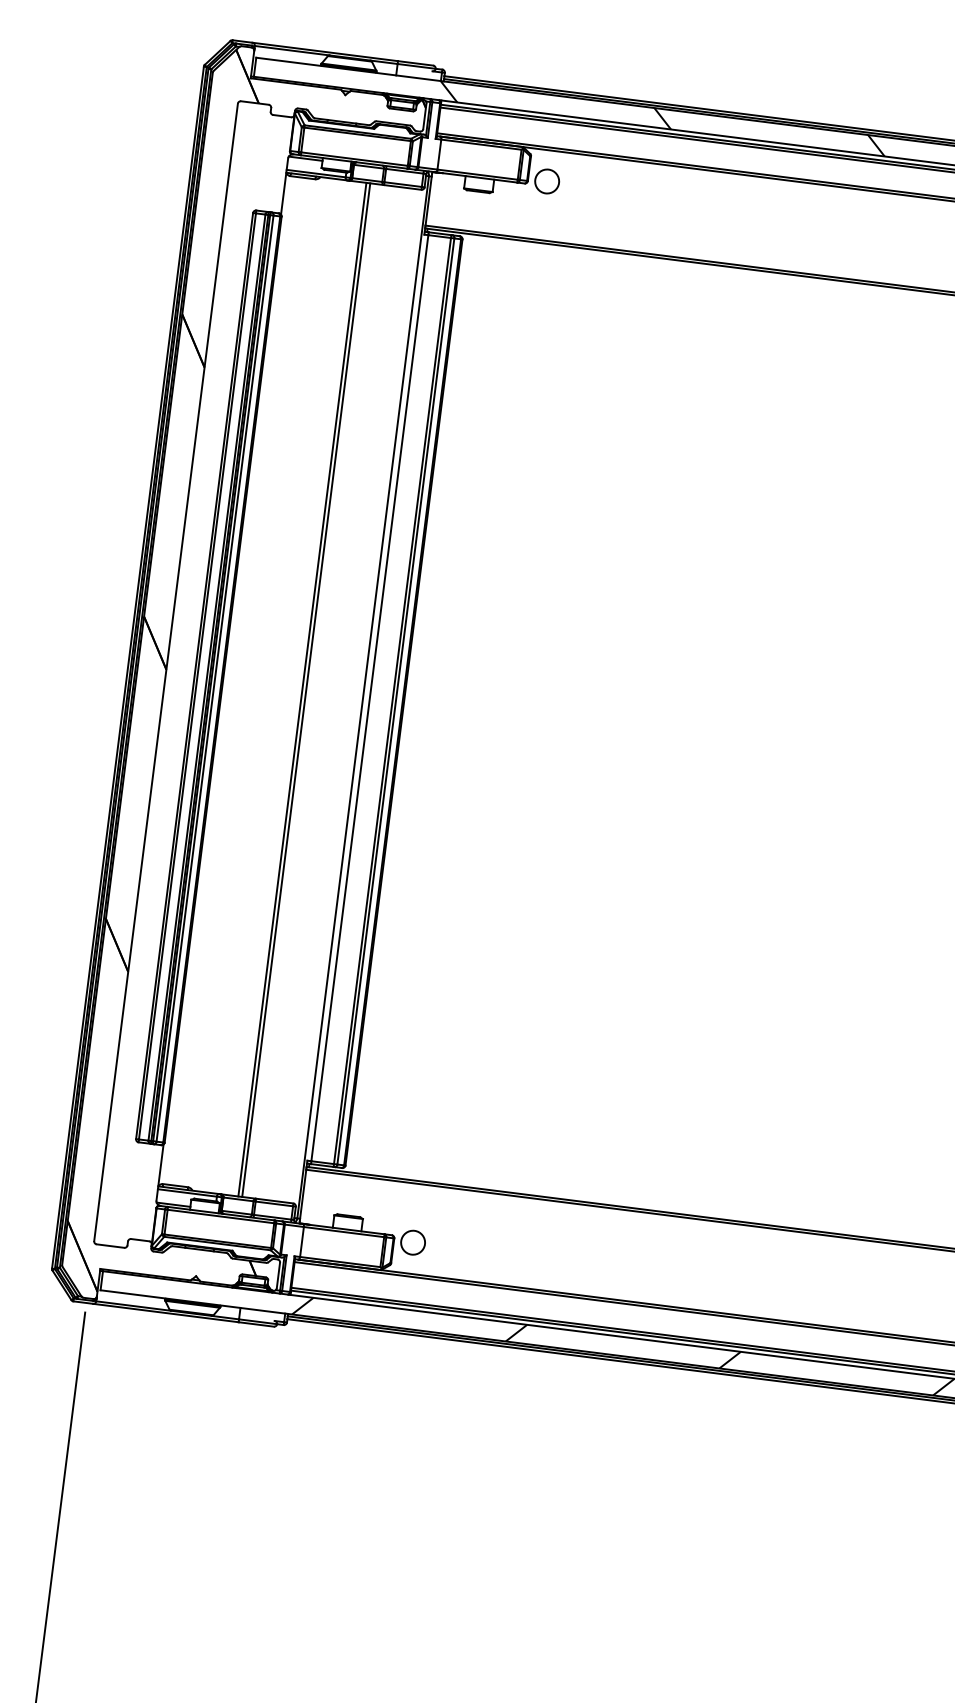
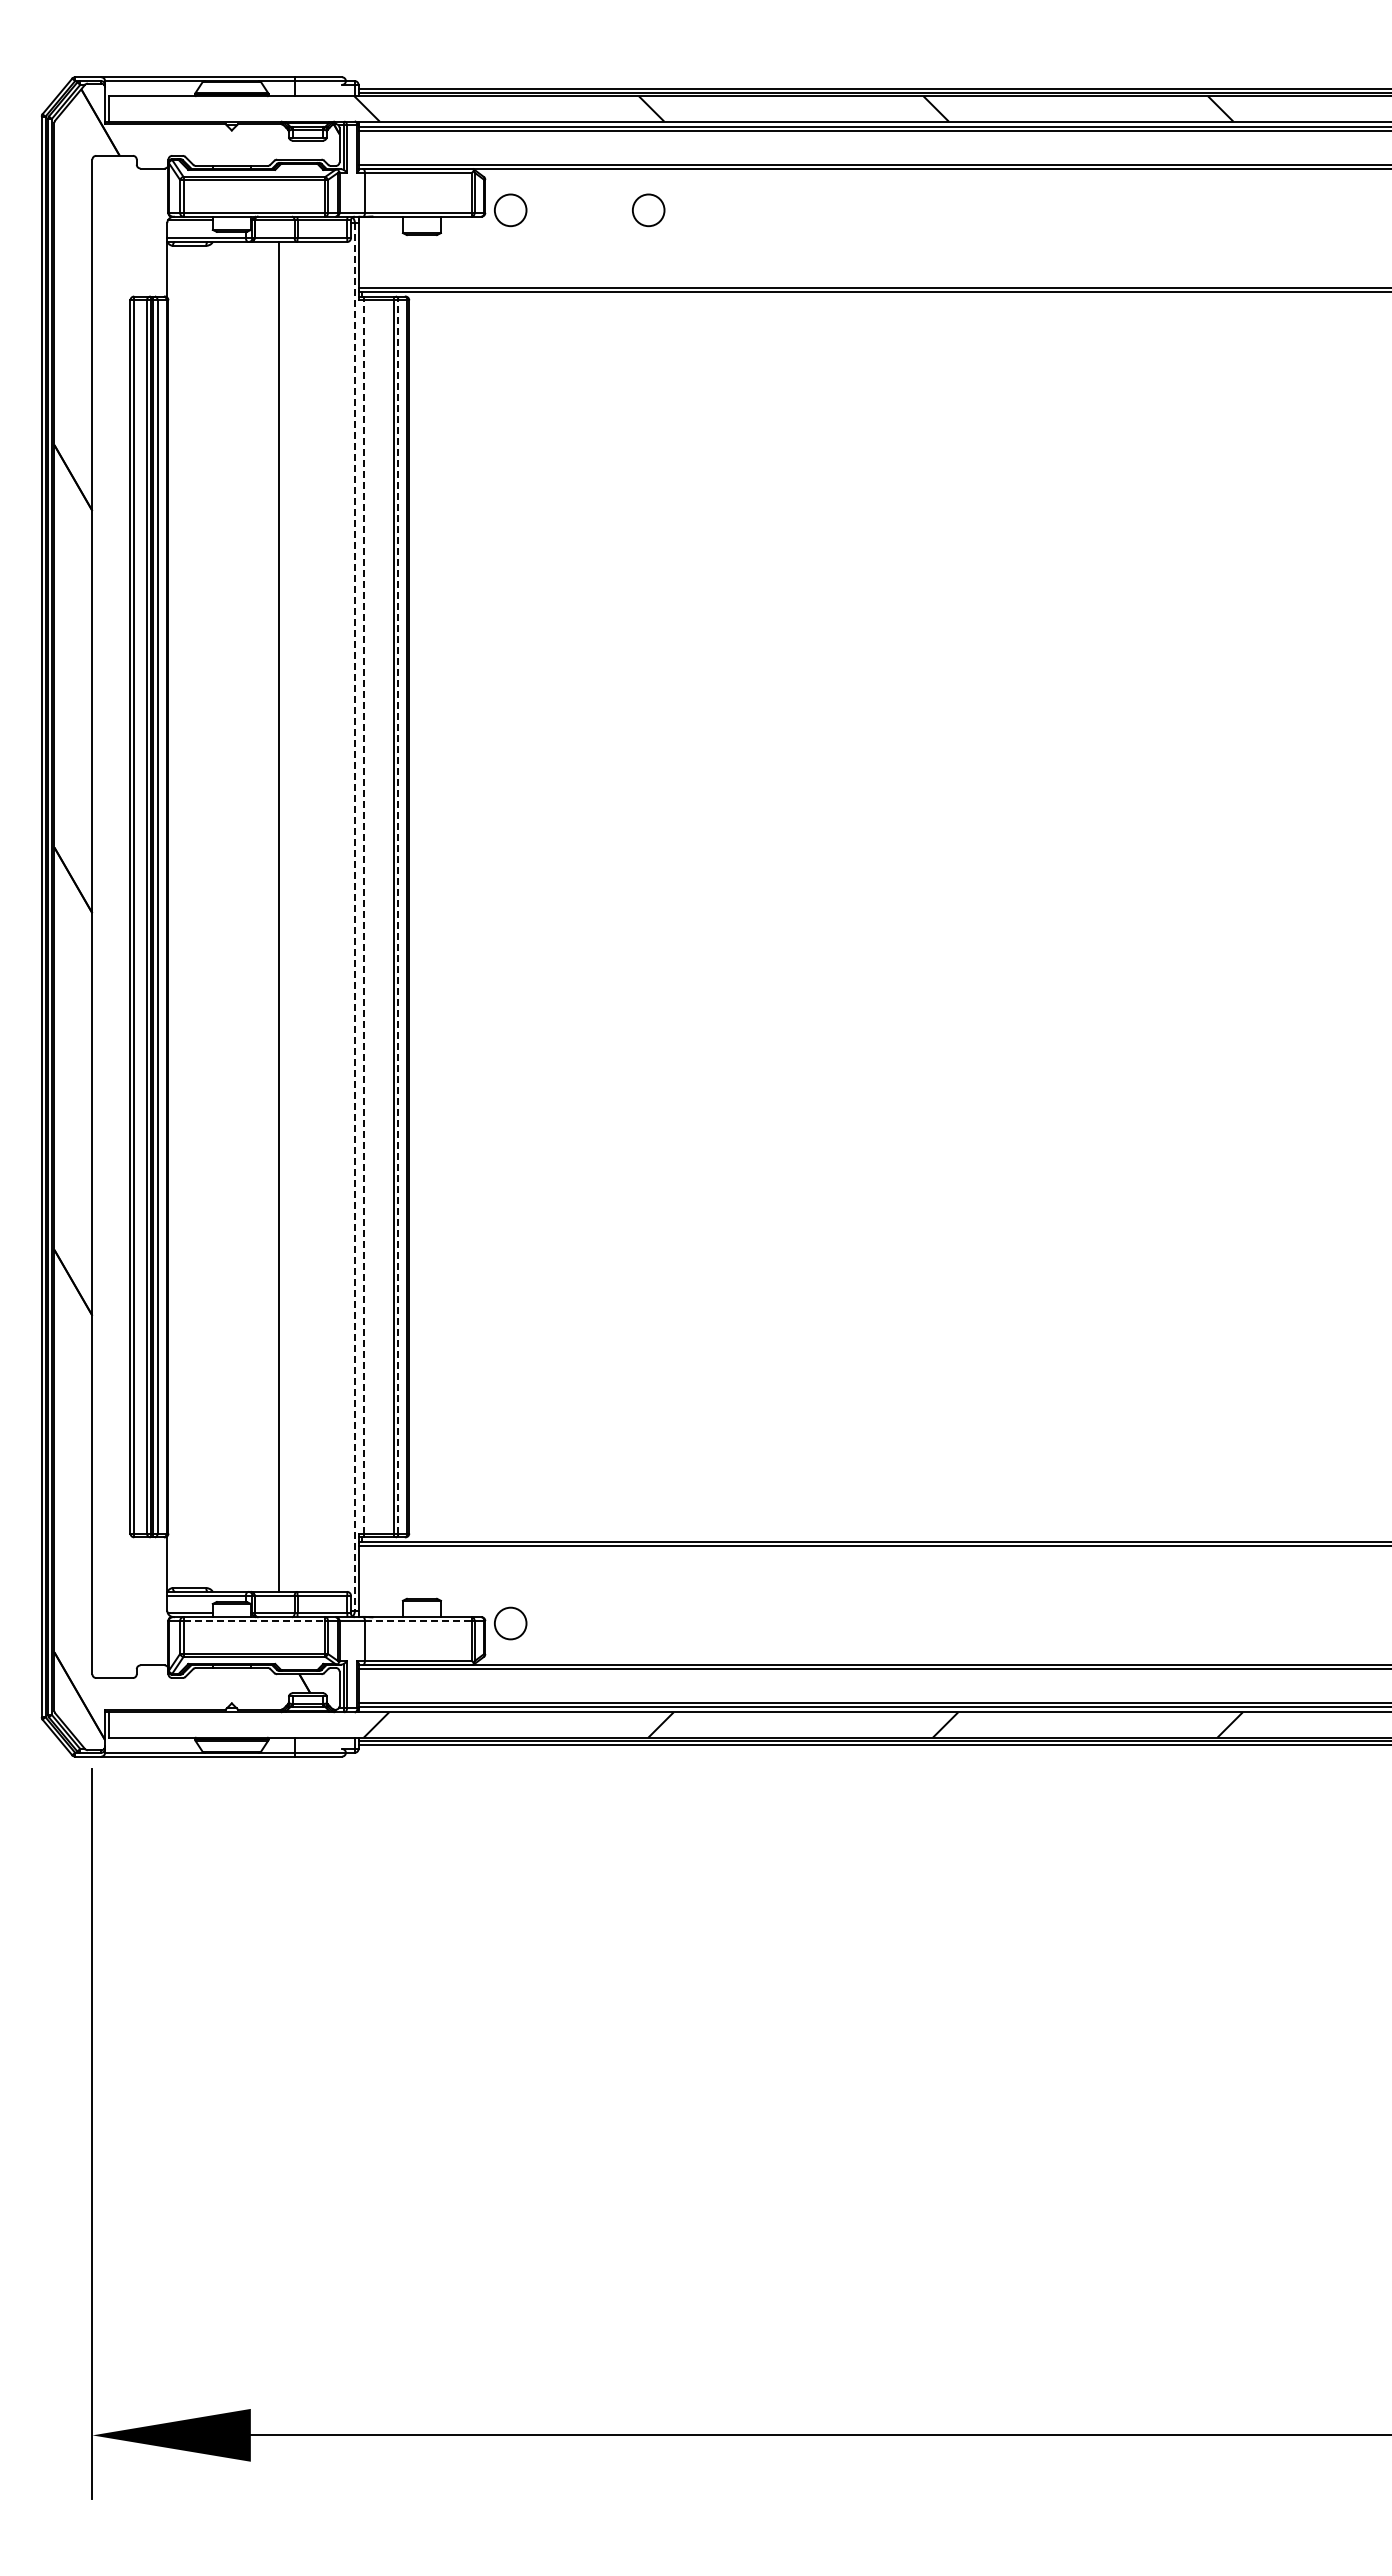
circle: (650, 194) -> (648, 210), added
line: (302, 689) -> (273, 916), removed
line: (362, 696) -> (354, 916), solid -> dashed
line: (369, 697) -> (363, 916), solid -> dashed
line: (395, 701) -> (398, 916), solid -> dashed
line: (220, 1216) -> (254, 1621), solid -> dashed
line: (344, 1232) -> (418, 1621), solid -> dashed

